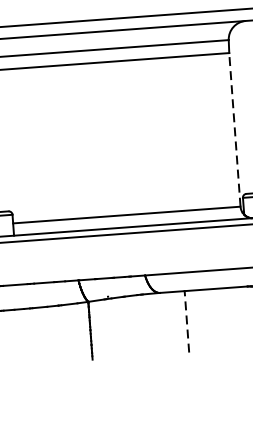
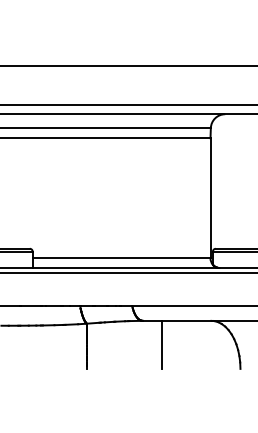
line: (234, 128) -> (210, 197), dashed -> solid
line: (187, 321) -> (162, 344), dashed -> solid

